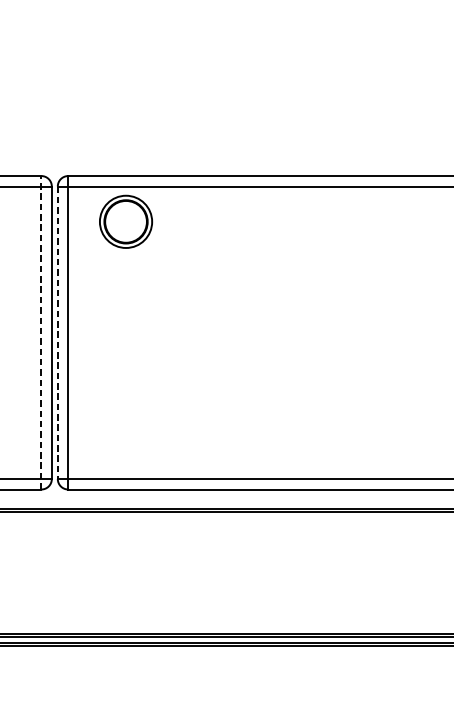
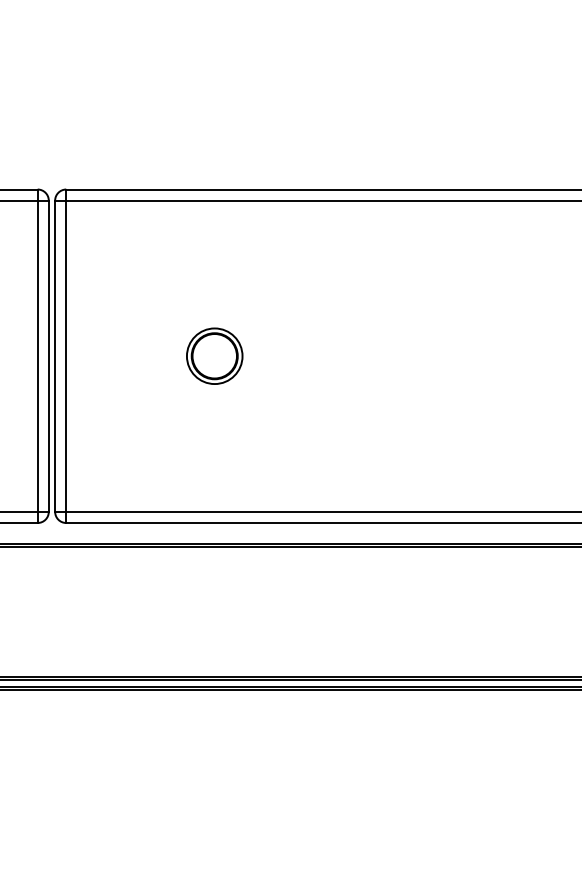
part: (125, 221) -> (214, 355), moved
line: (41, 333) -> (37, 356), dashed -> solid
line: (58, 333) -> (55, 356), dashed -> solid

